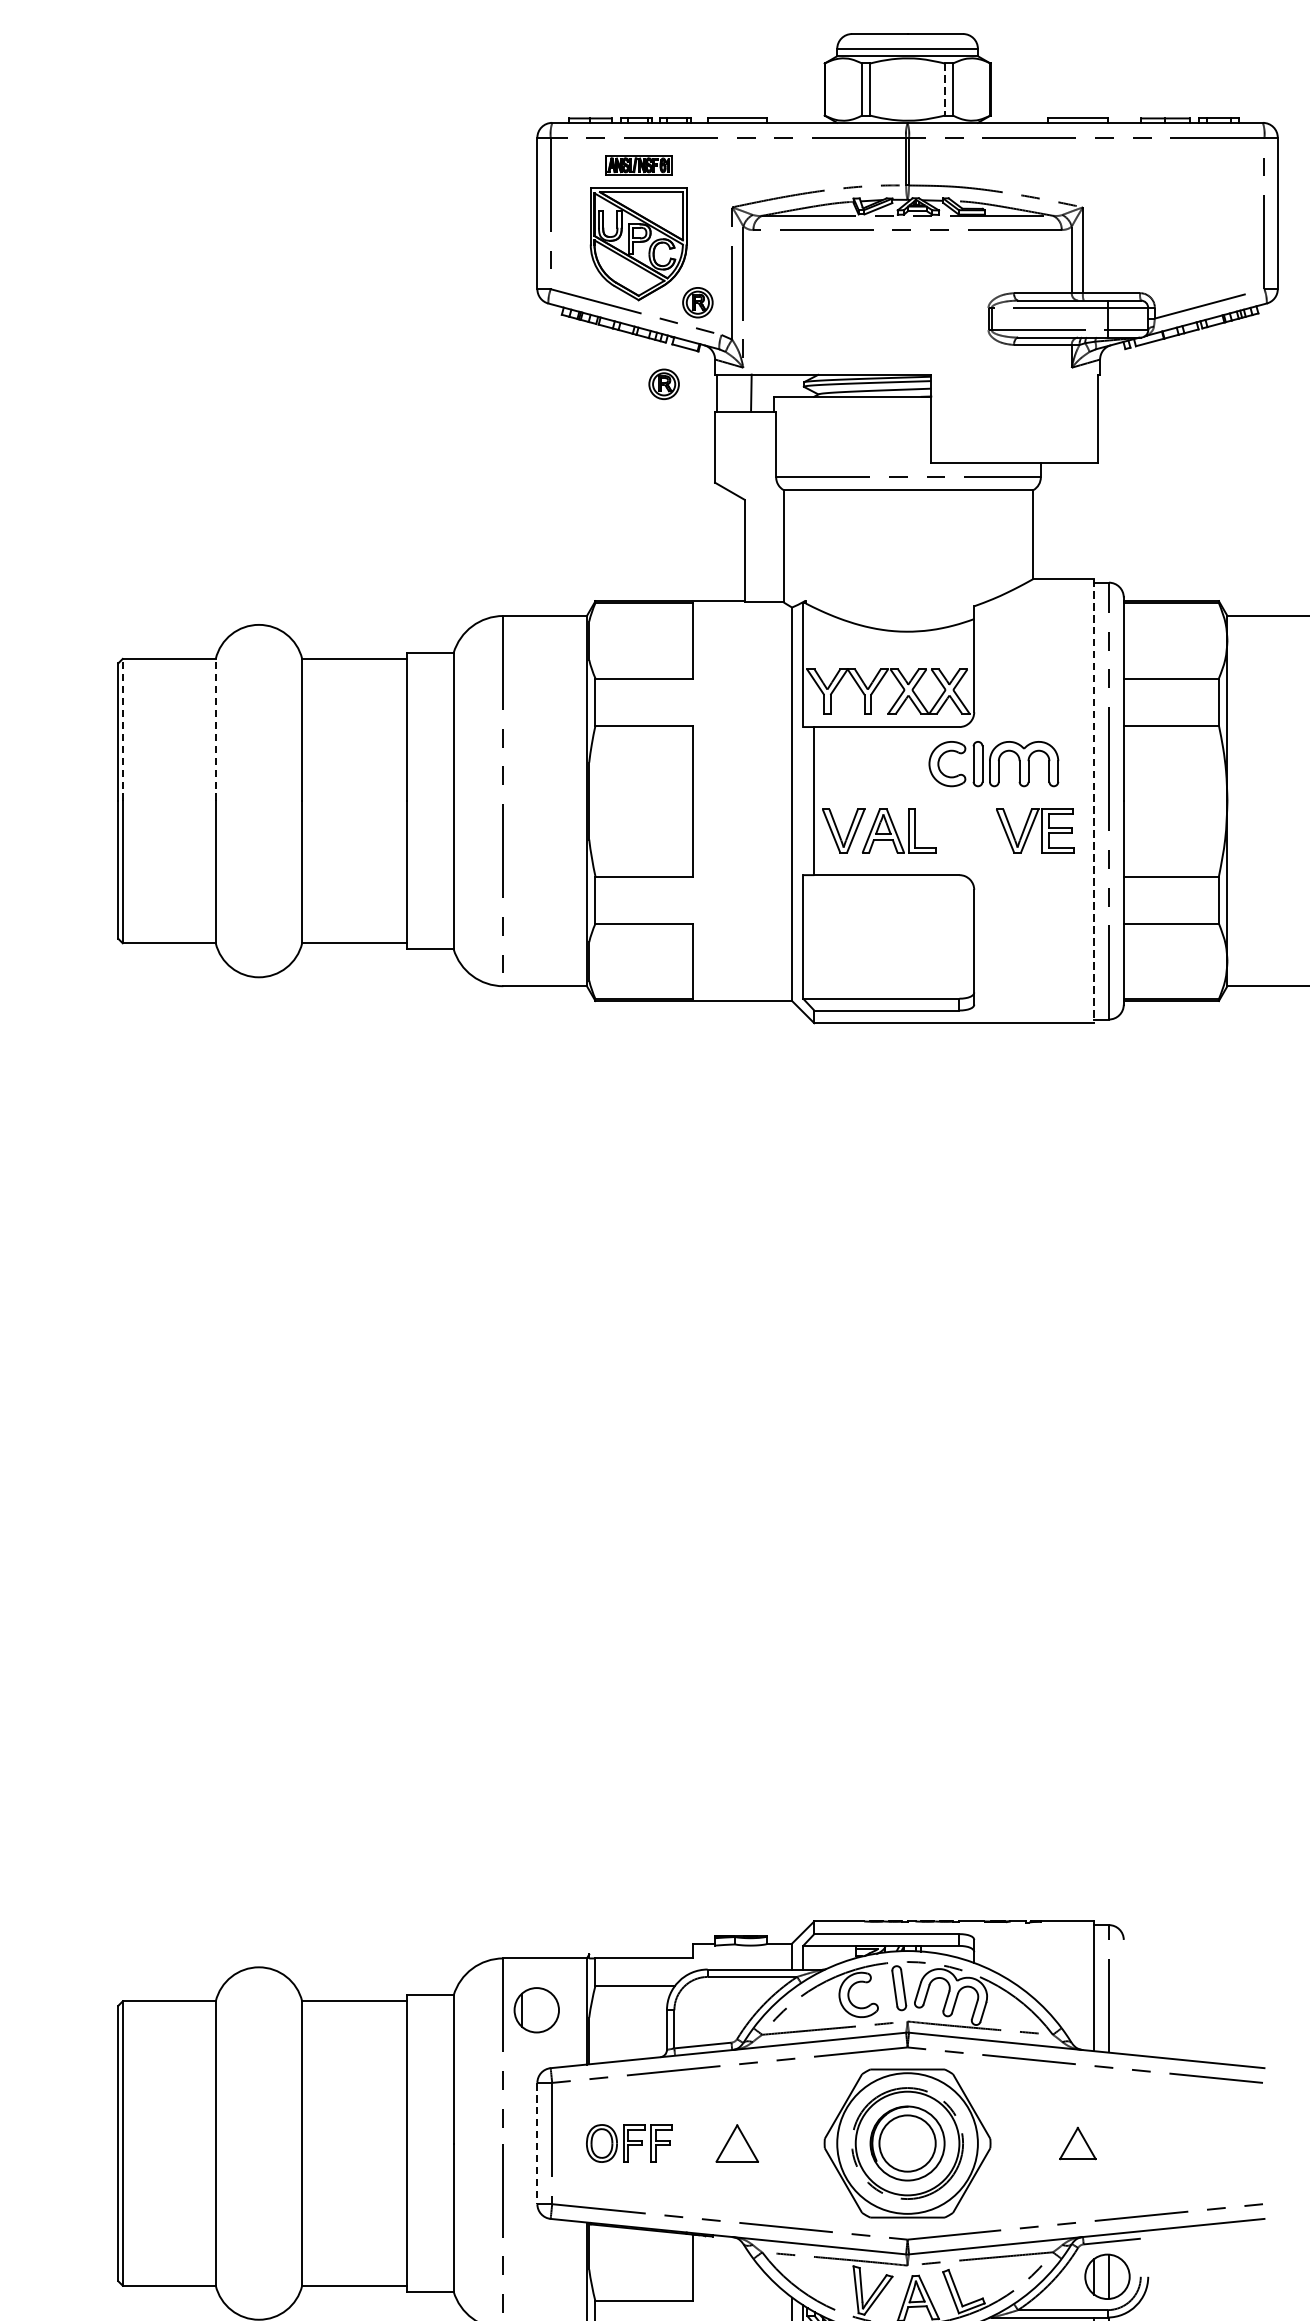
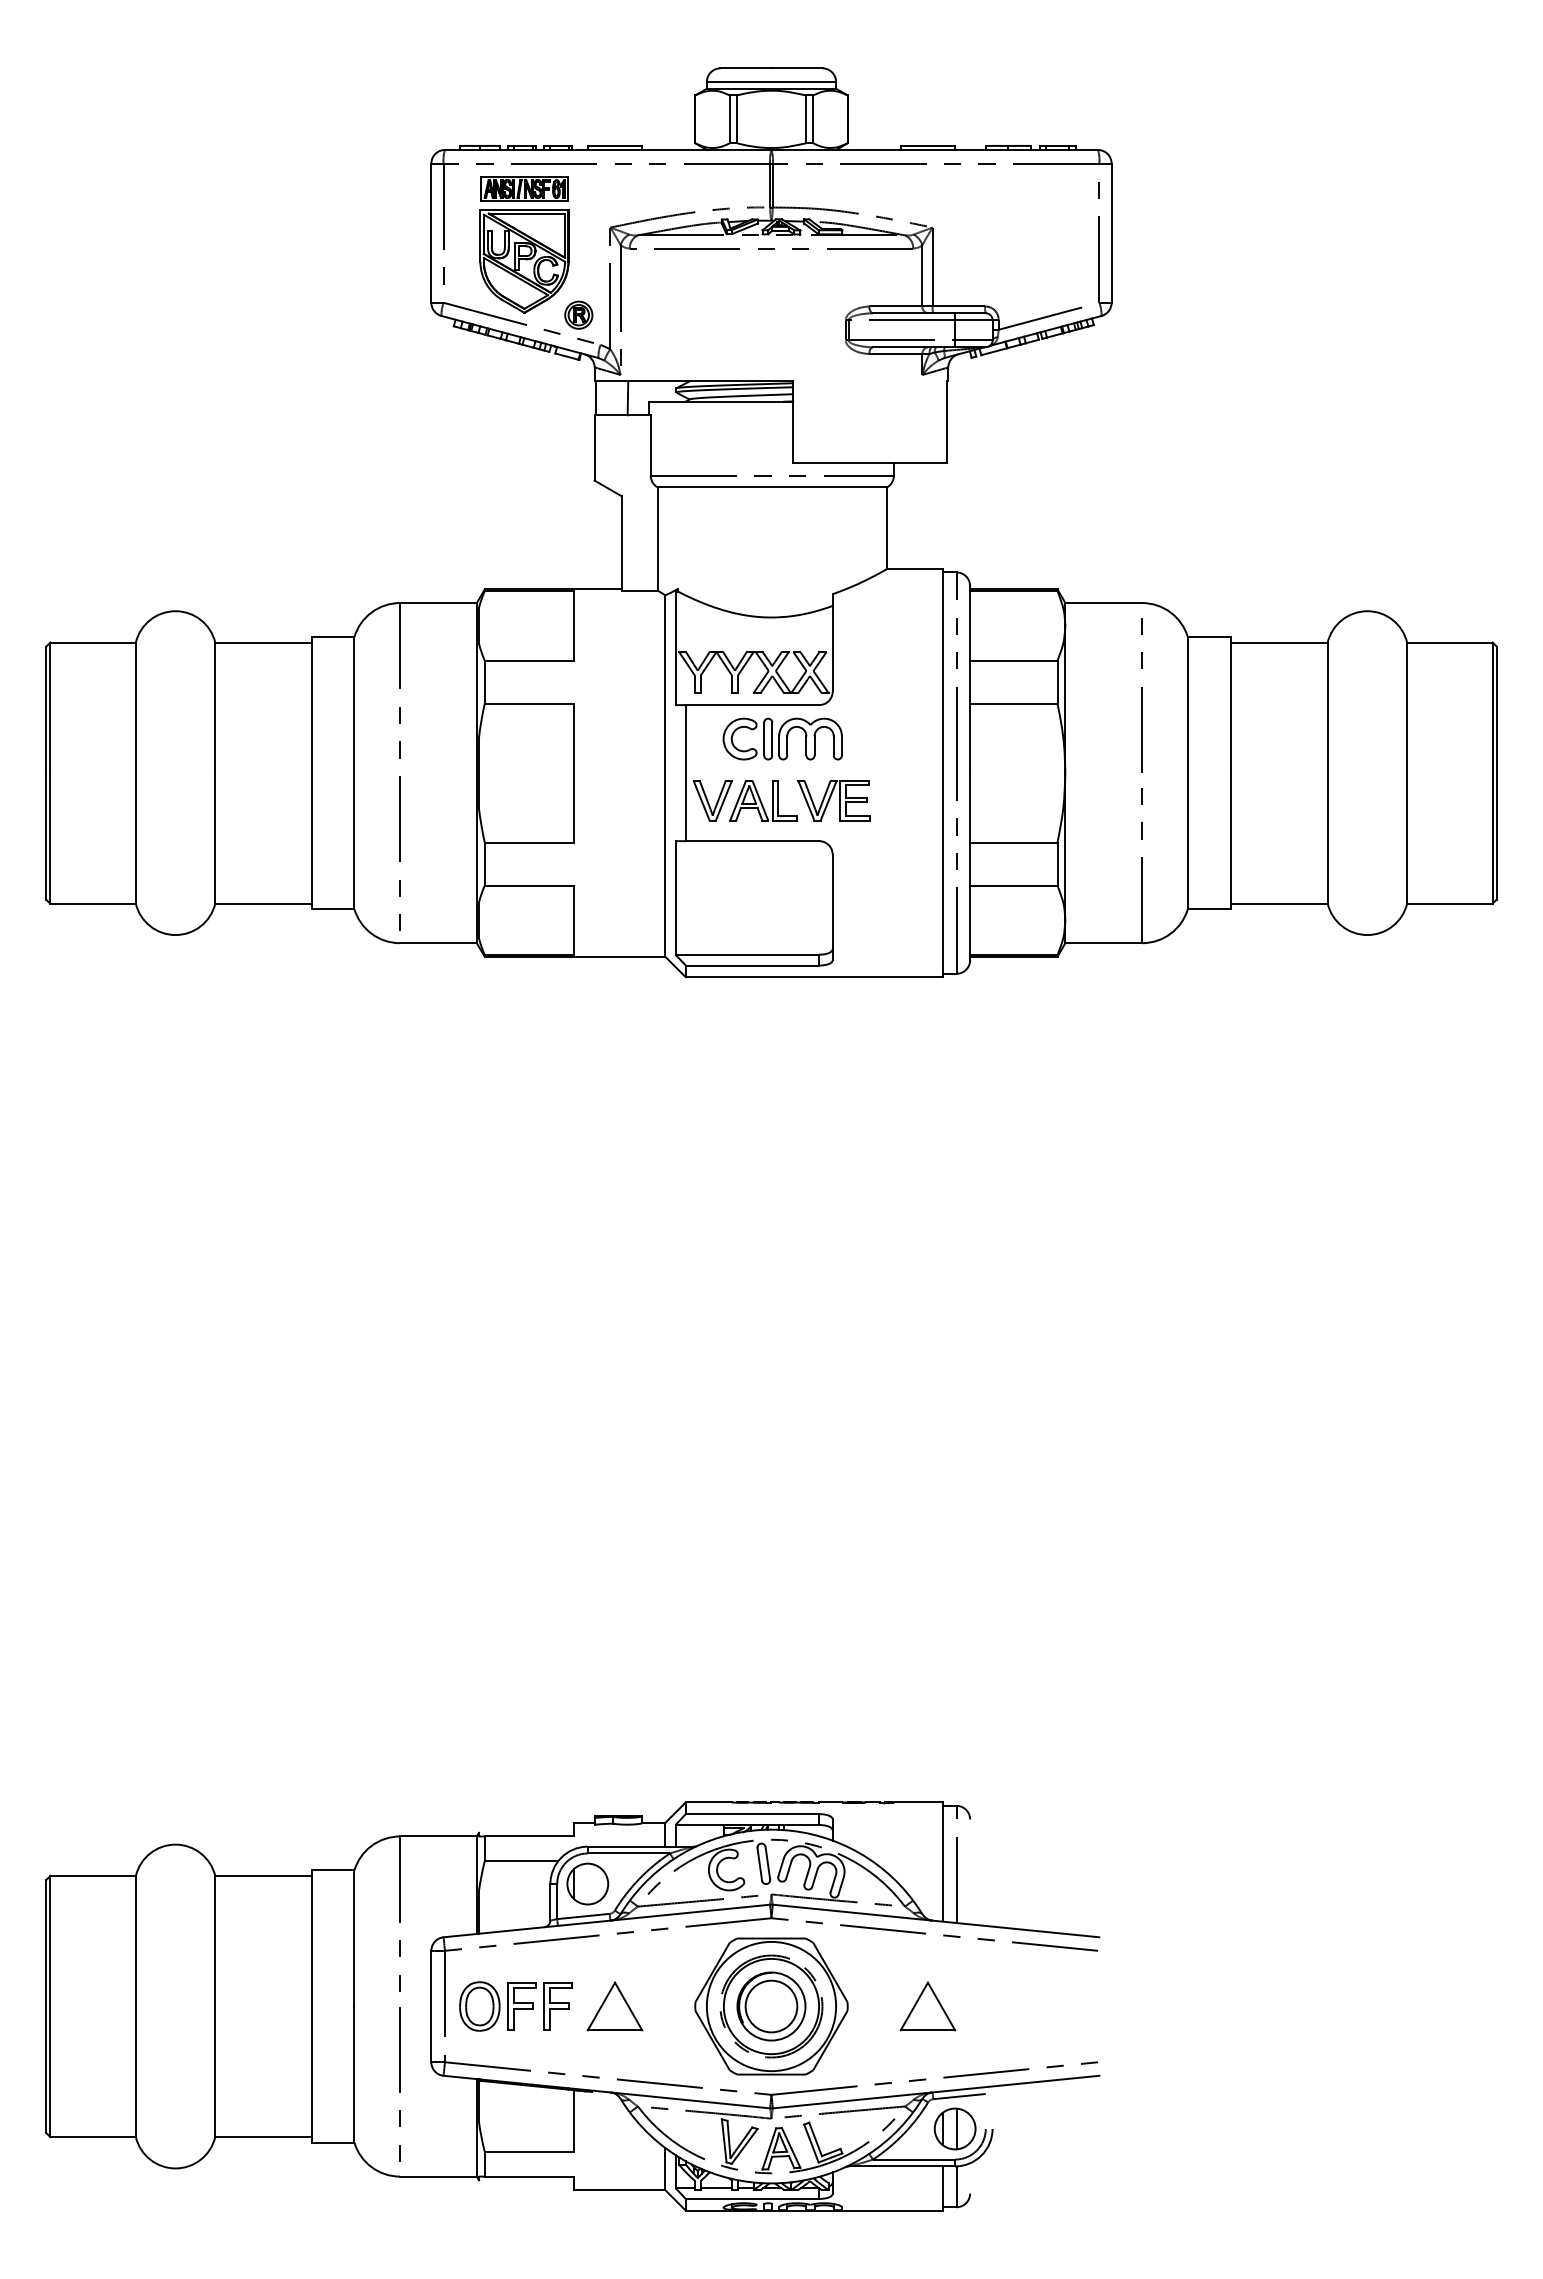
line: (944, 89) -> (805, 119), dashed -> solid
part: (638, 164) -> (524, 188), size x1.43
part: (663, 383) -> (547, 389), removed
line: (122, 729) -> (50, 707), dashed -> solid
line: (215, 729) -> (135, 707), dashed -> solid
part: (993, 763) -> (782, 738), moved
line: (1093, 801) -> (942, 773), dashed -> solid
part: (1034, 830) -> (833, 800), moved
part: (536, 2009) -> (587, 1883), moved
line: (537, 2143) -> (431, 2006), dashed -> solid
part: (628, 2143) -> (515, 2006), size x1.43
part: (736, 2143) -> (614, 2006), size x1.43
part: (1077, 2143) -> (927, 2006), size x1.67

